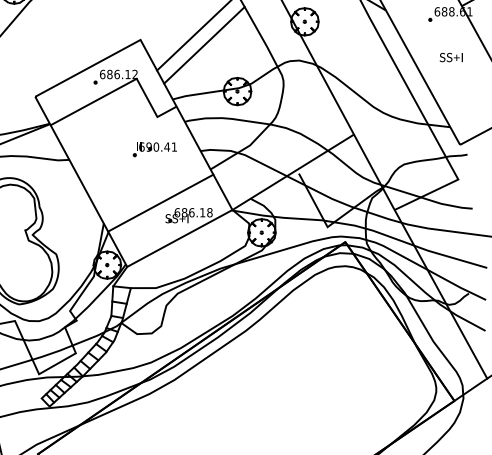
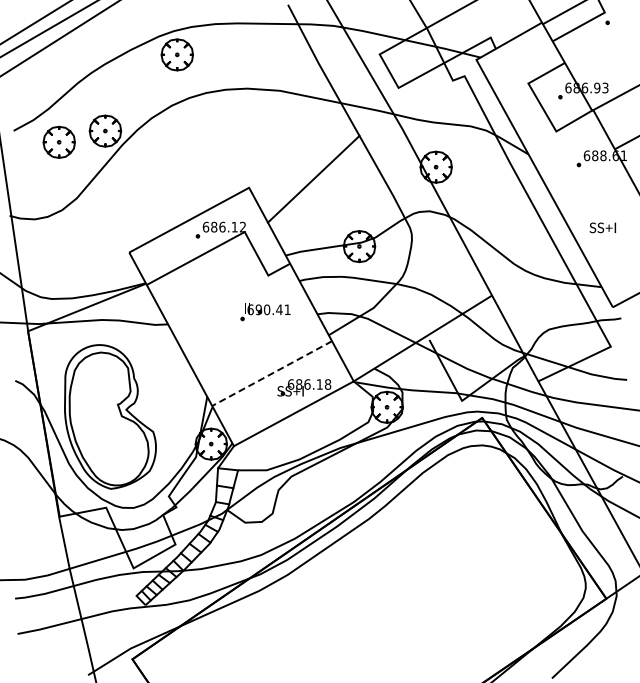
line: (204, 44) -> (321, 193), removed
text: (451, 57) -> (602, 227), moved
line: (160, 203) -> (271, 373), solid -> dashed

